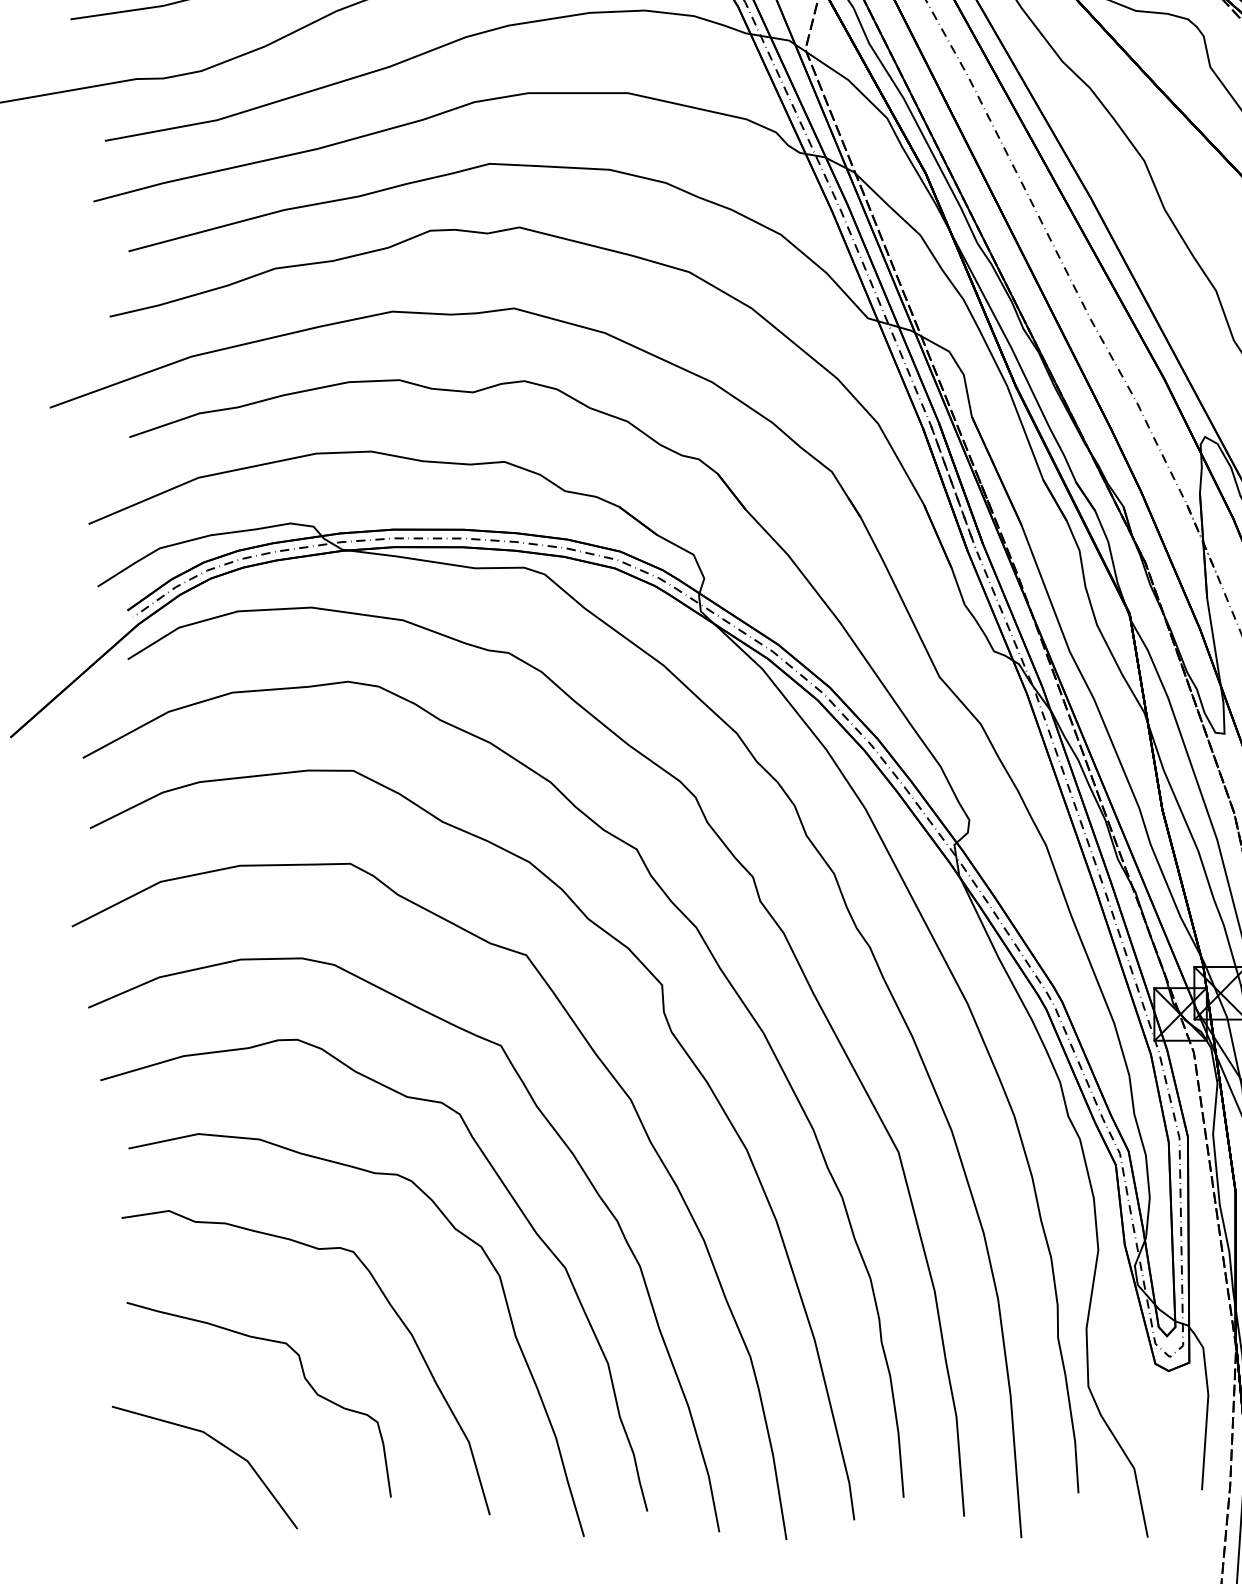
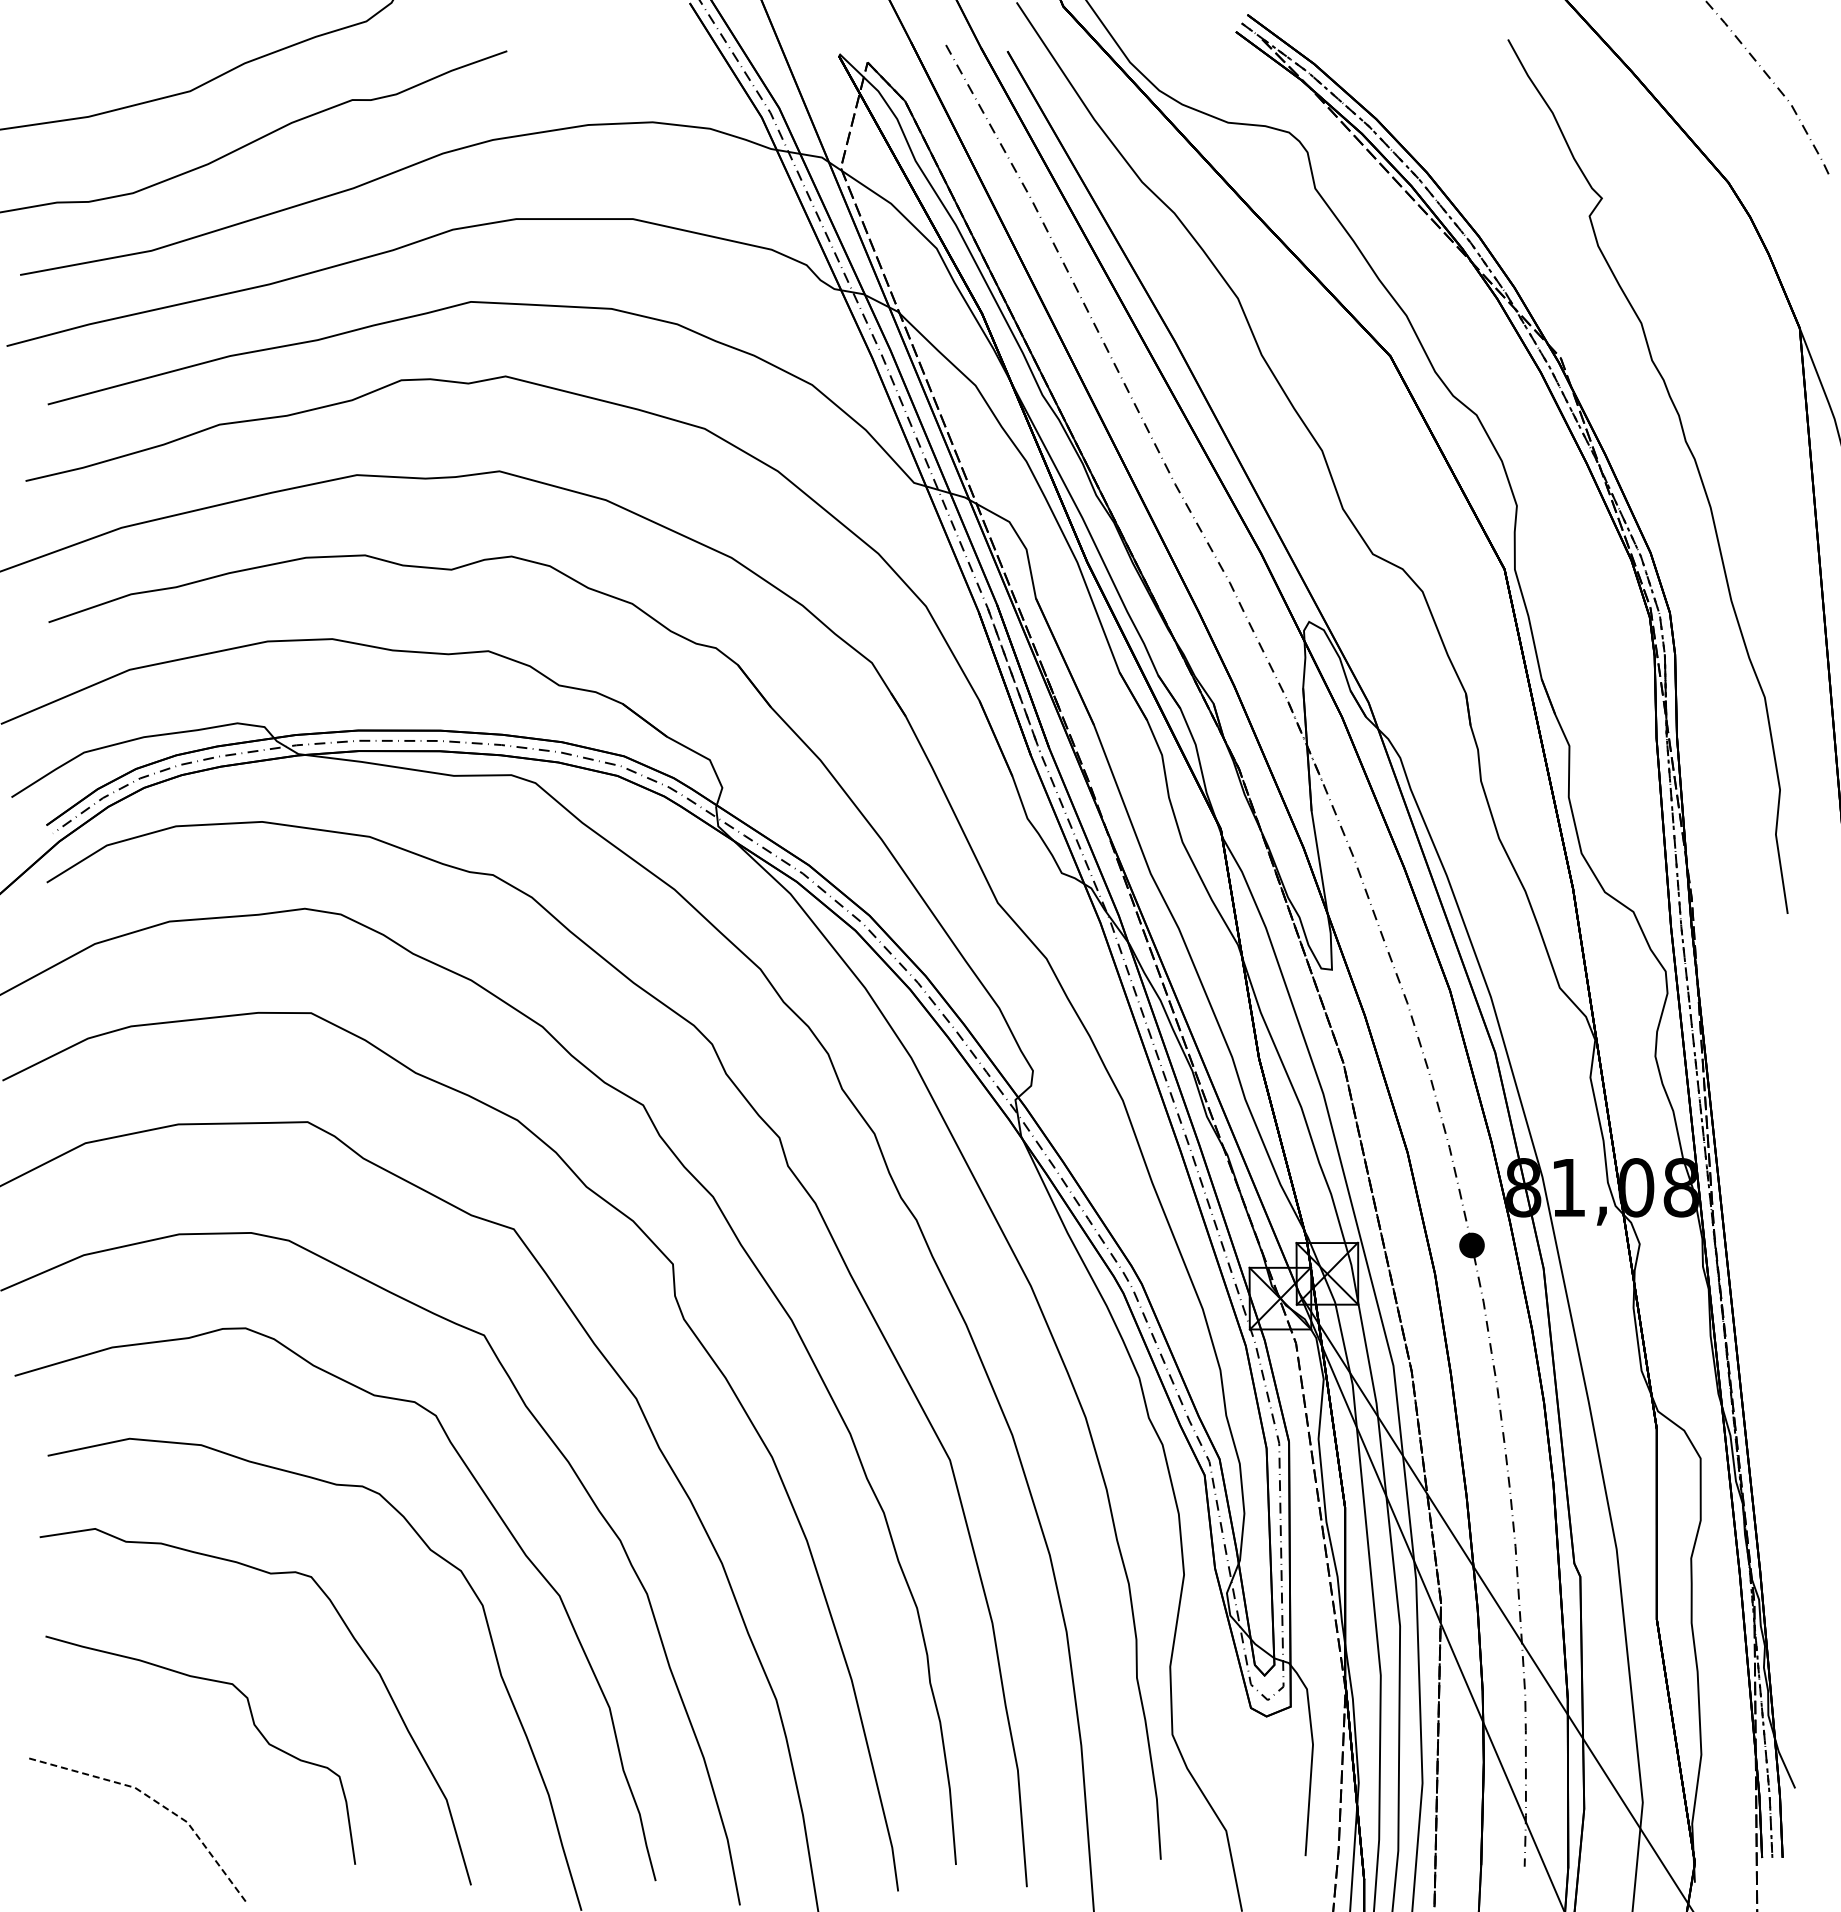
line: (220, 1443) -> (155, 1801), solid -> dashed

